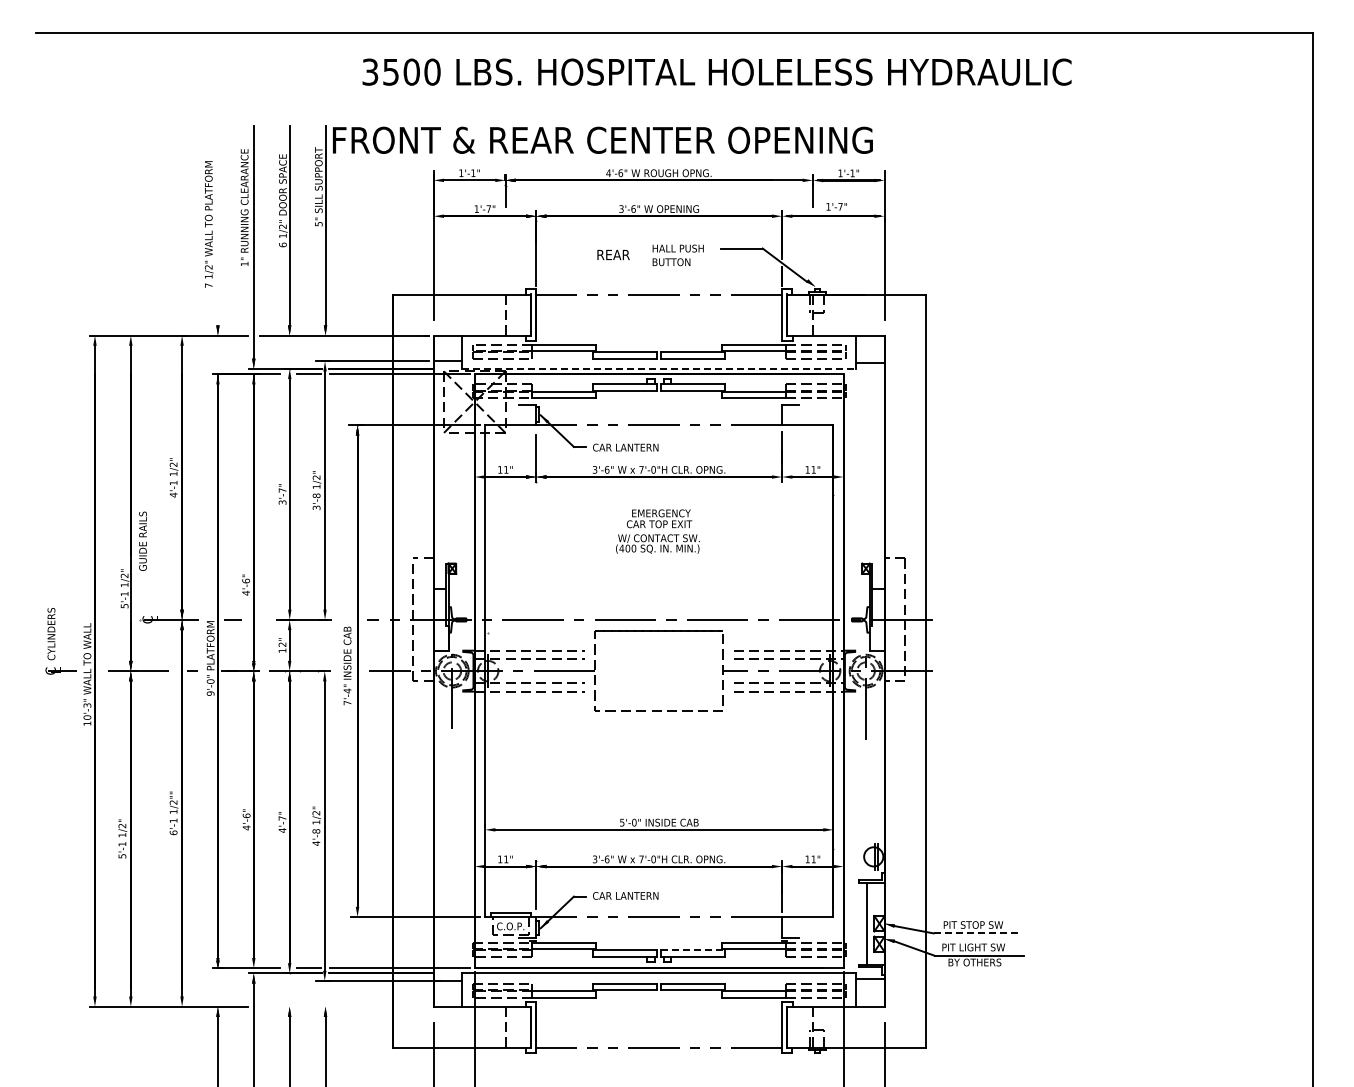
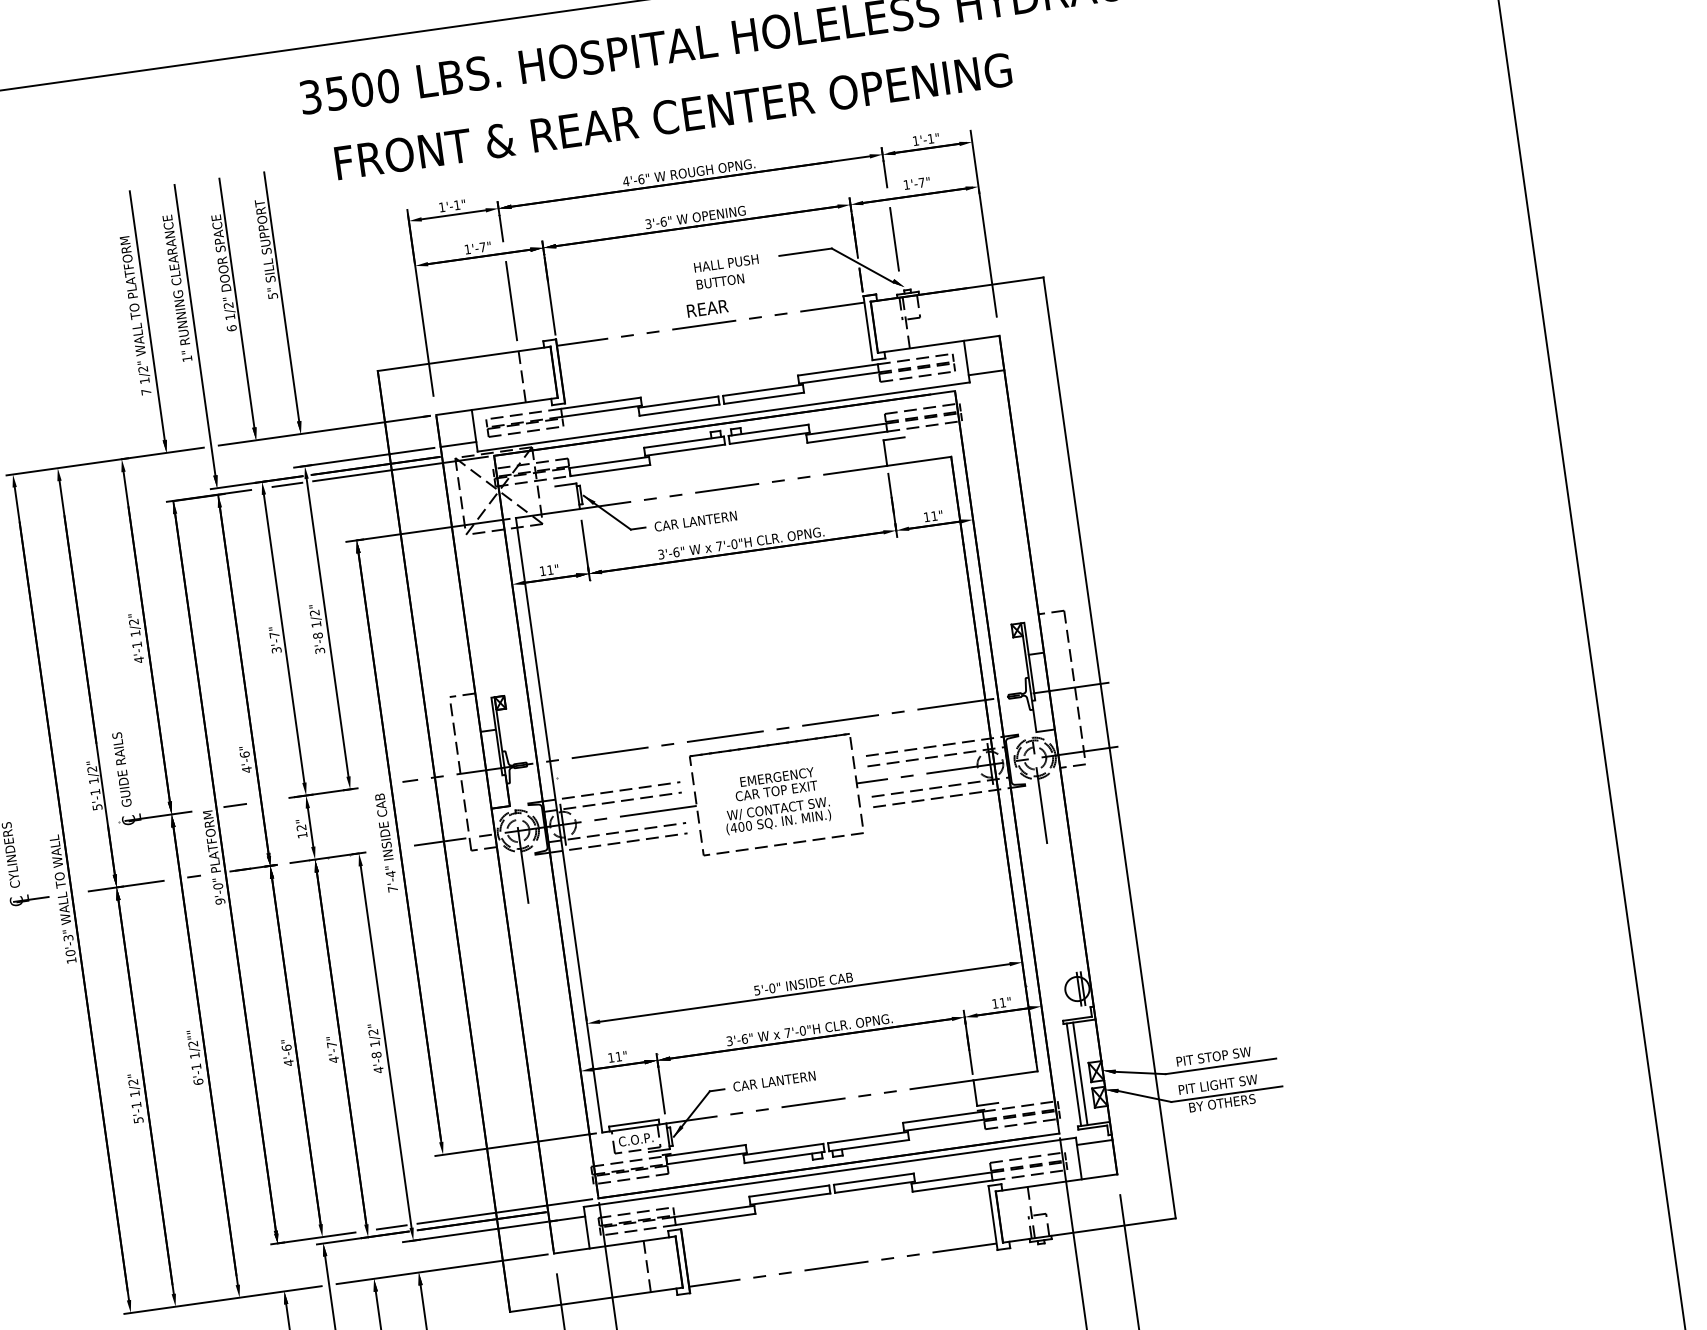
text: (602, 139) -> (672, 115), moved
line: (217, 225) -> (146, 315), added
line: (812, 248) -> (894, 239), added
line: (505, 254) -> (511, 301), added
text: (613, 254) -> (707, 308), moved
line: (659, 368) -> (723, 416), dashed -> solid
text: (657, 531) -> (775, 800), moved
text: (142, 540) -> (121, 768), moved
line: (861, 923) -> (1073, 1074), added
line: (978, 933) -> (1221, 1066), dashed -> solid
line: (693, 950) -> (868, 1137), dashed -> solid
line: (343, 1006) -> (441, 1269), added

